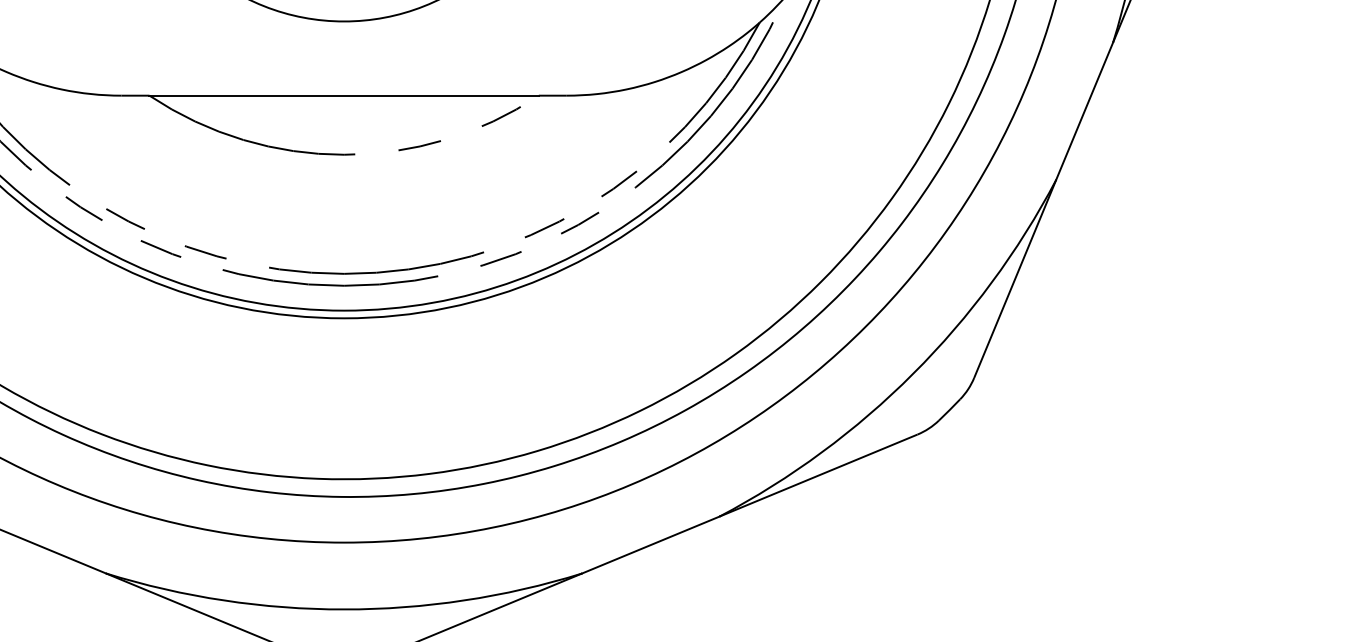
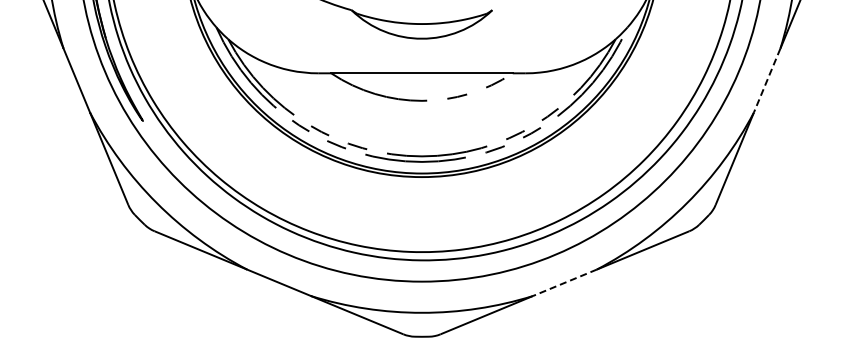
line: (1085, 111) -> (767, 80), solid -> dashed
line: (649, 544) -> (564, 282), solid -> dashed

